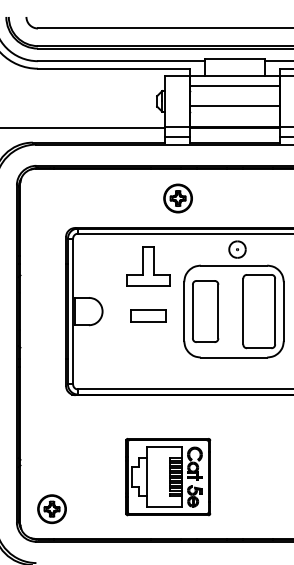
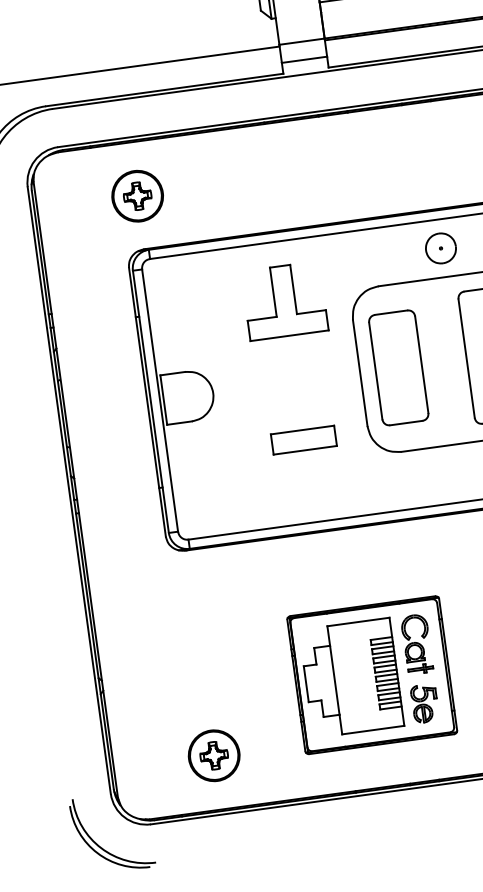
part: (177, 198) -> (136, 196), moved
part: (148, 315) -> (303, 439), moved
part: (51, 509) -> (213, 756), moved

